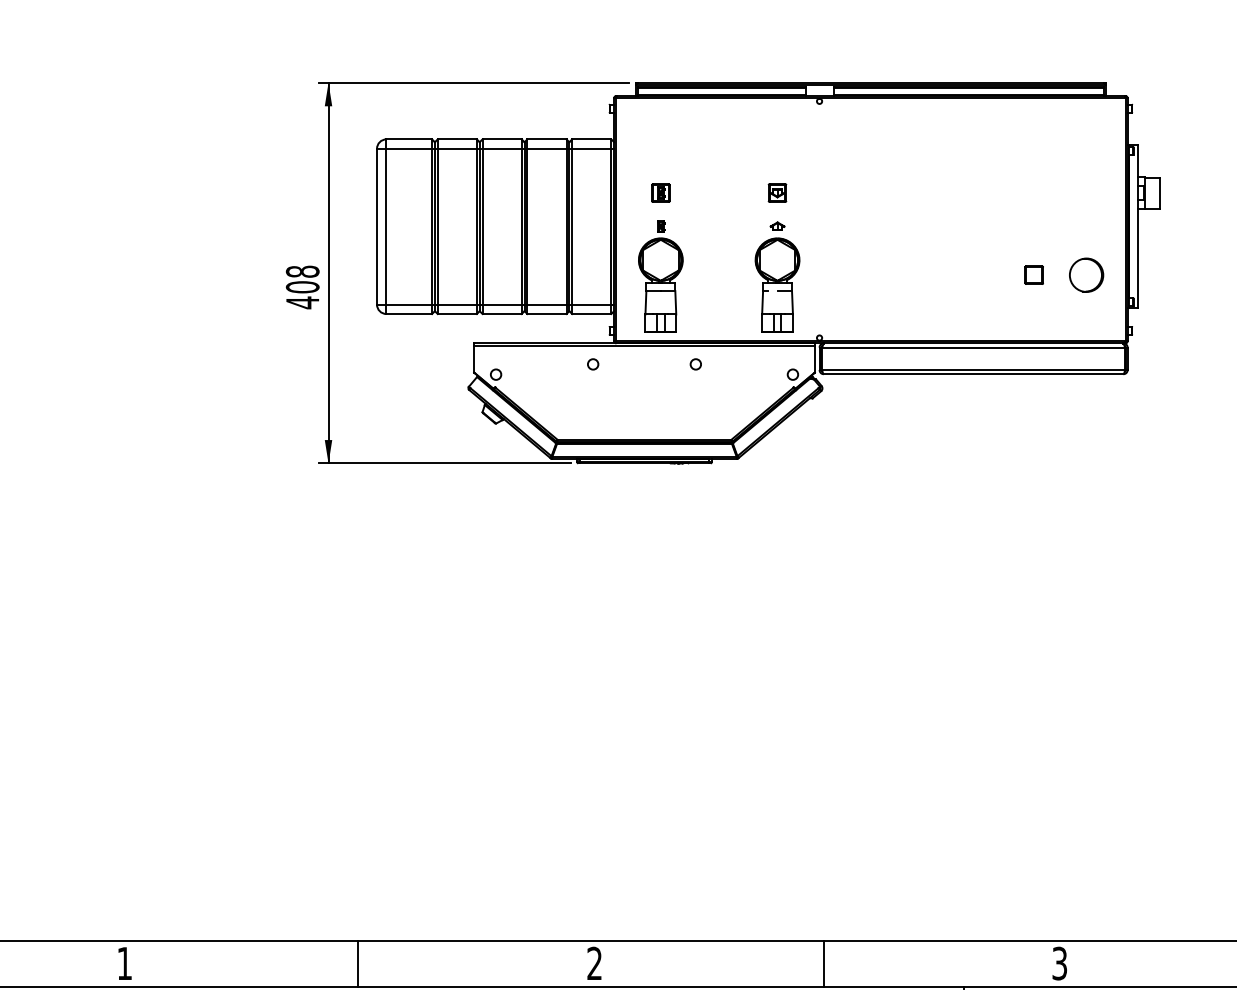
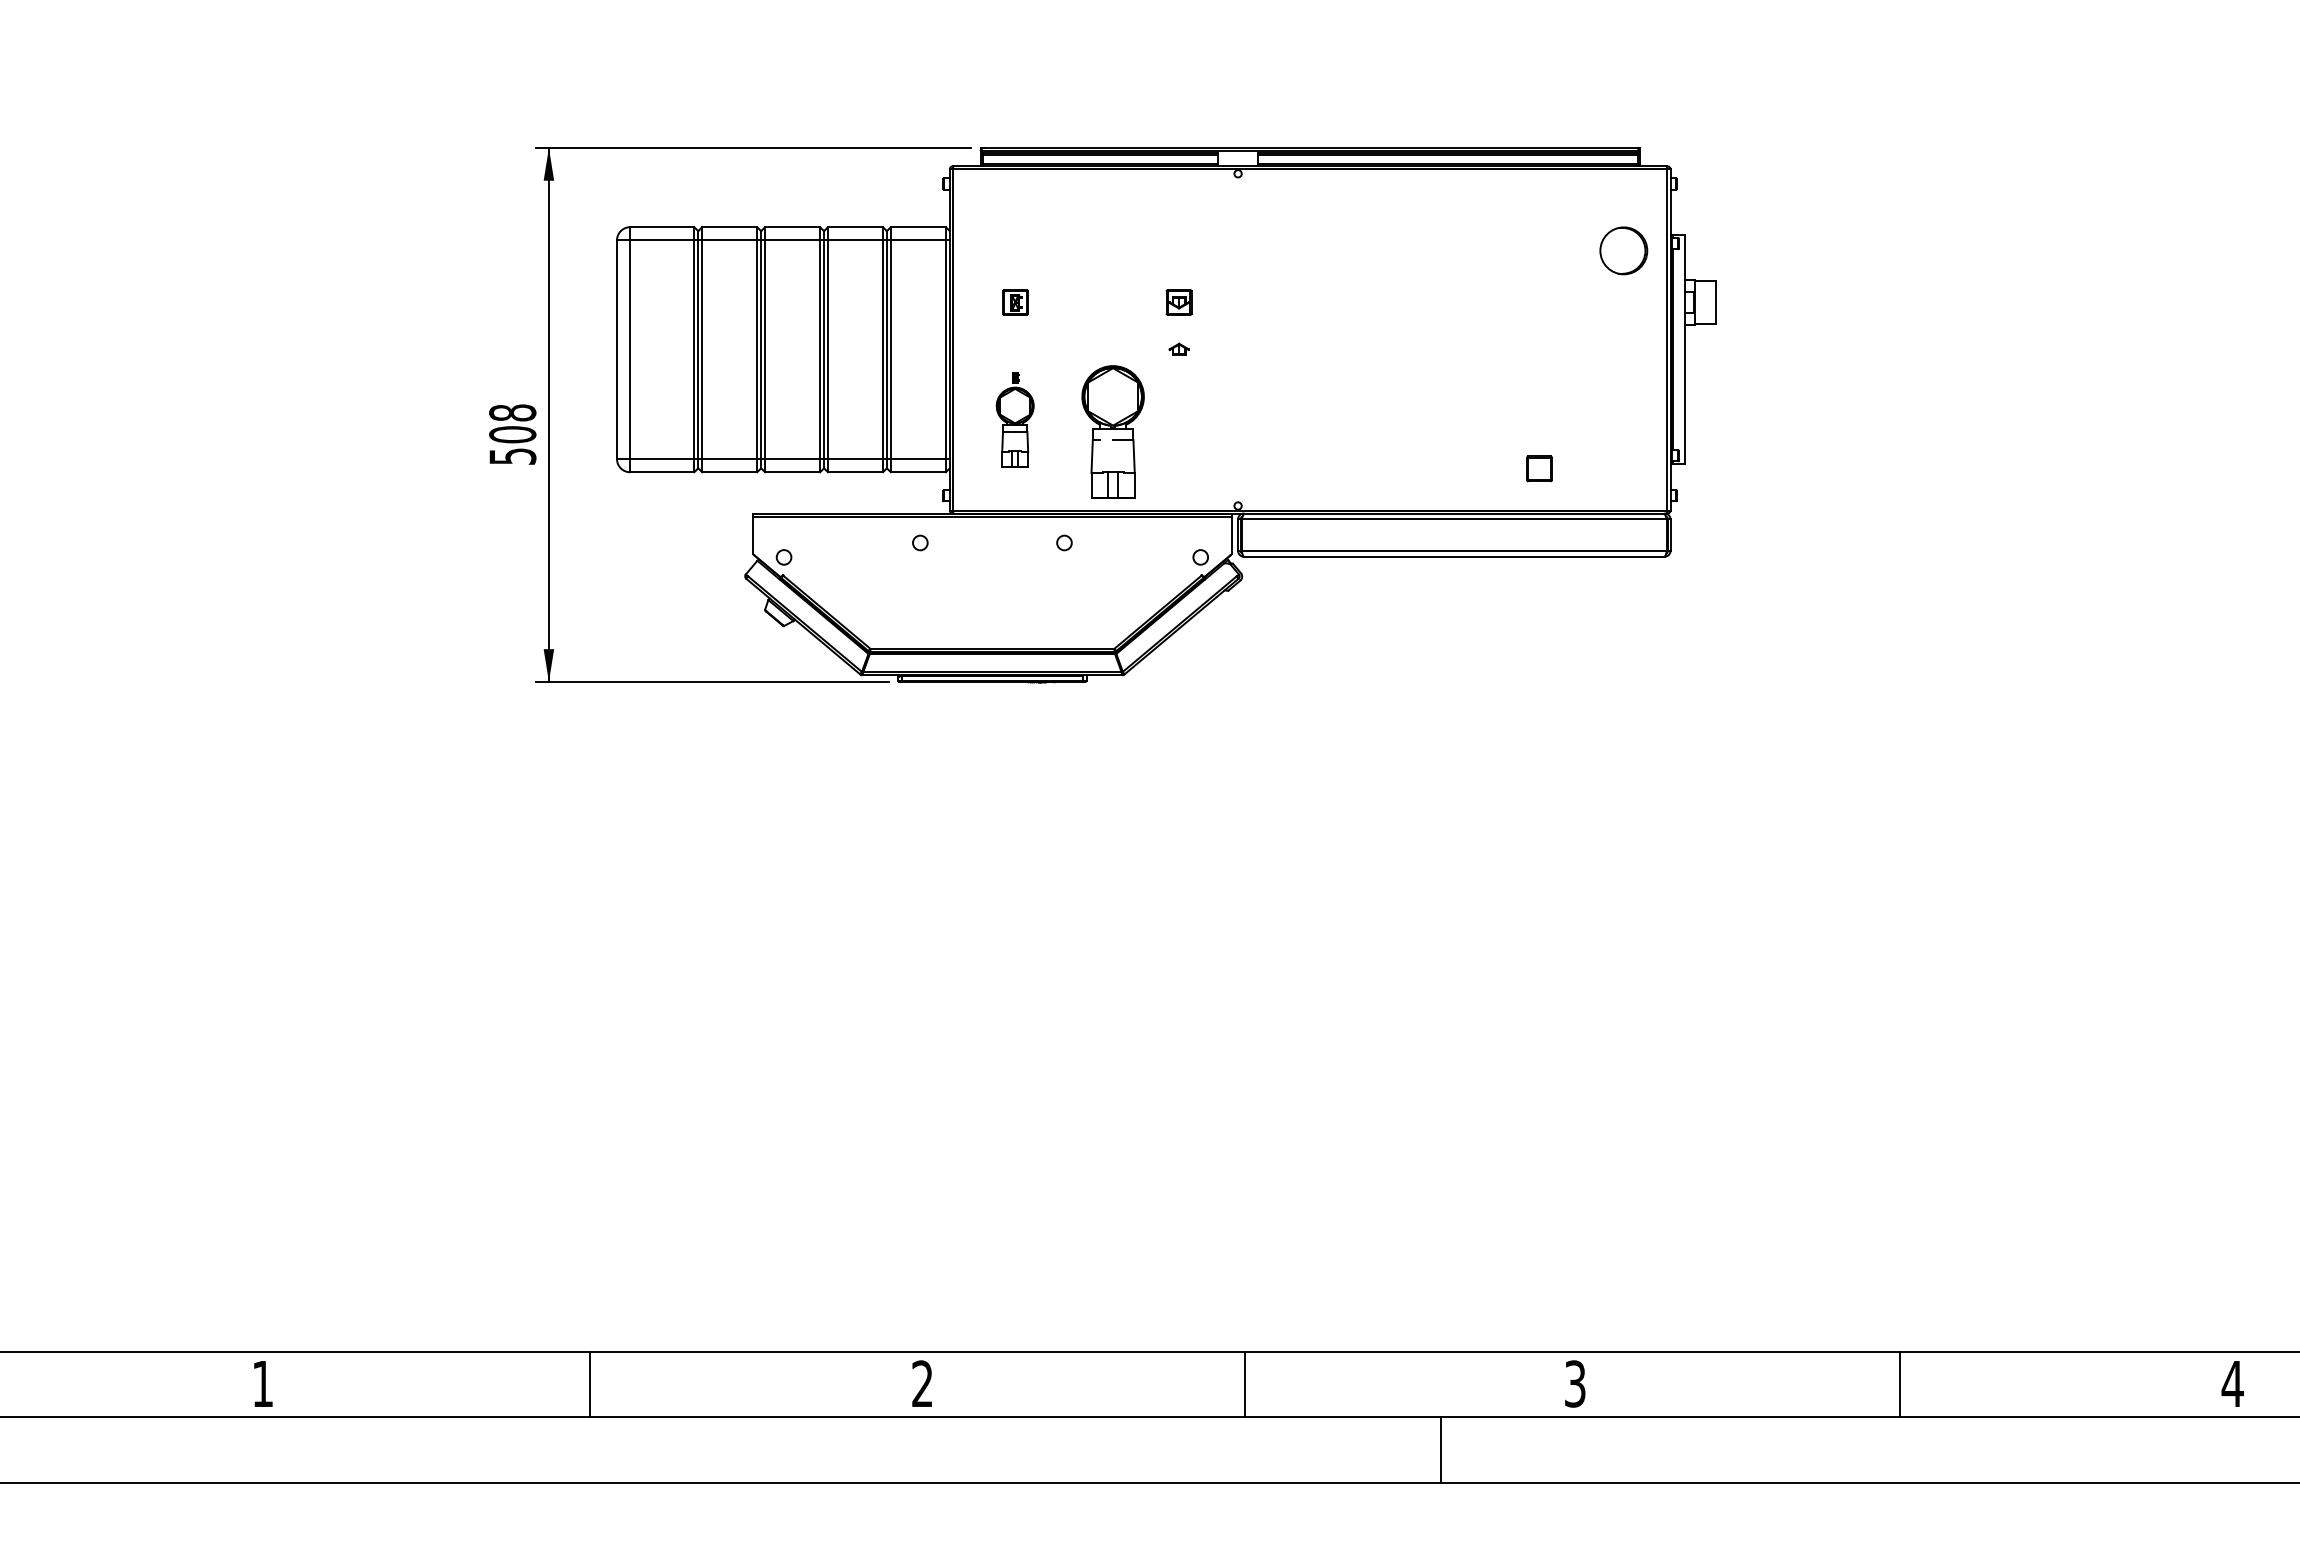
part: (1034, 274) -> (1539, 468), moved
part: (1086, 274) -> (1623, 250), moved
part: (660, 276) -> (1014, 419), size x0.6
part: (777, 284) -> (1112, 431), moved
text: (302, 302) -> (512, 456), 408 -> 508

